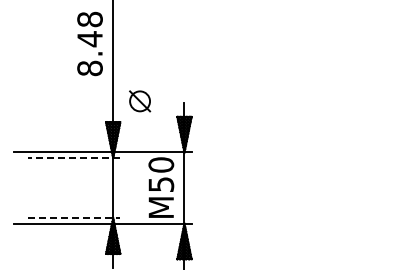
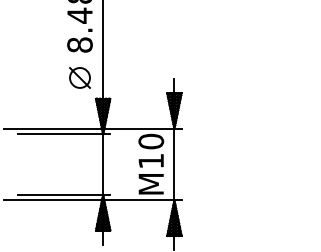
part: (140, 101) -> (80, 78), moved
line: (73, 157) -> (63, 134), dashed -> solid
text: (161, 184) -> (151, 161), M50 -> M10
line: (74, 218) -> (64, 195), dashed -> solid

